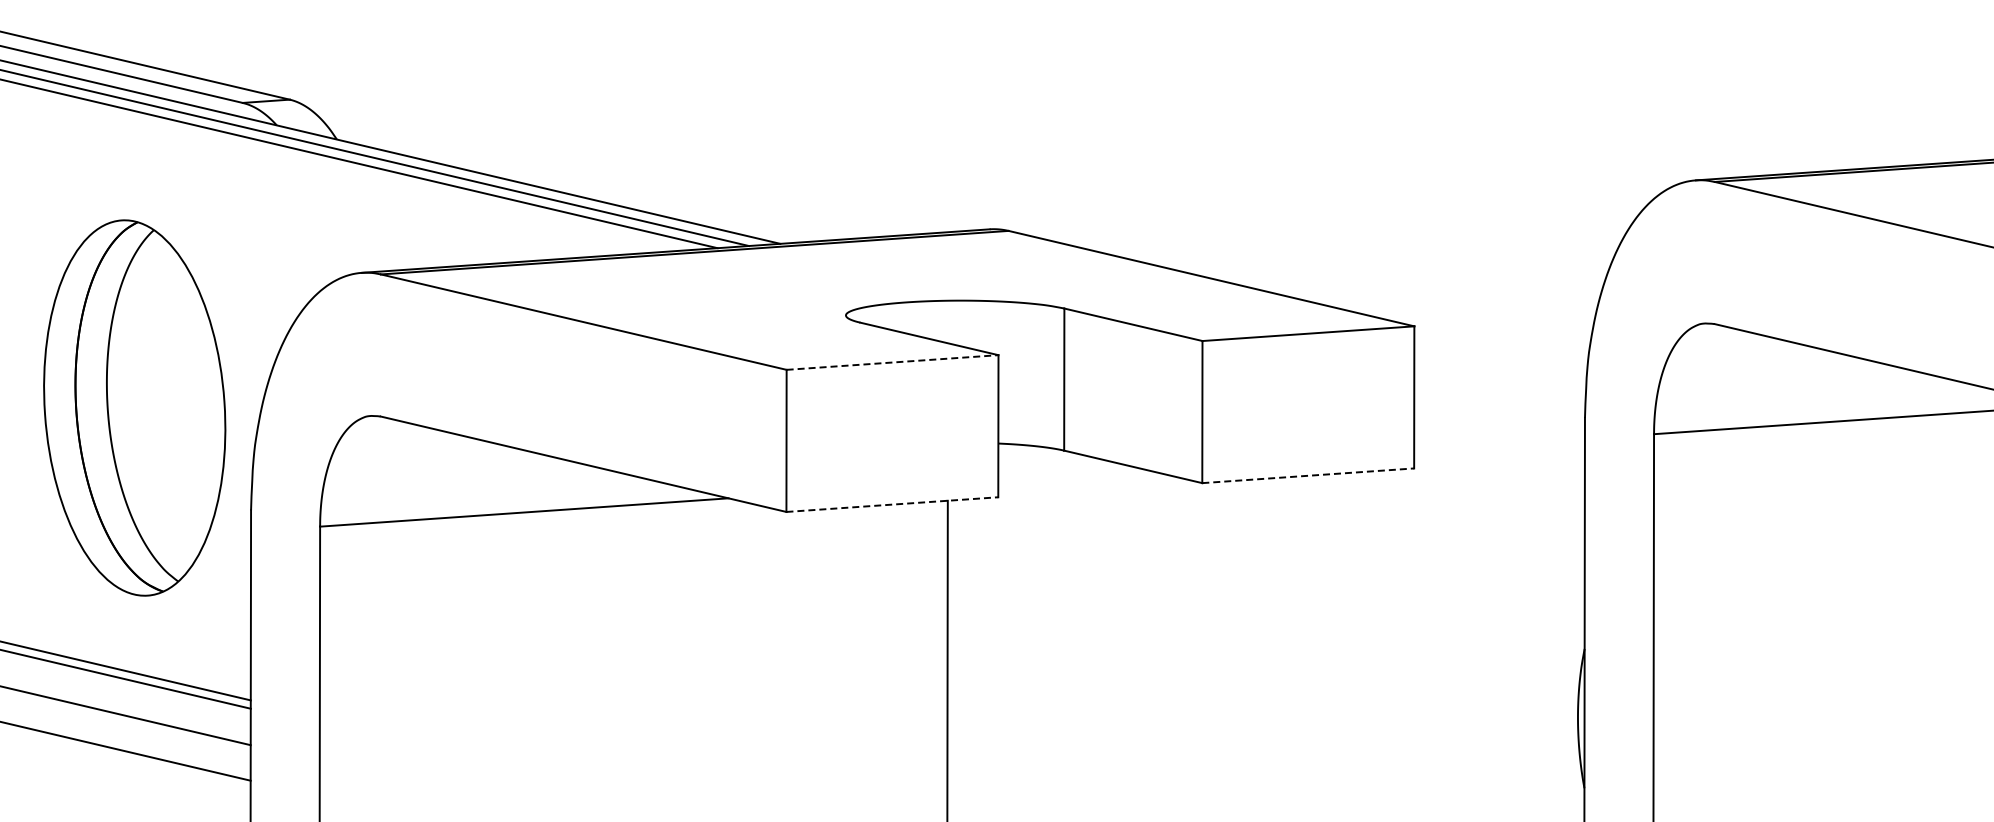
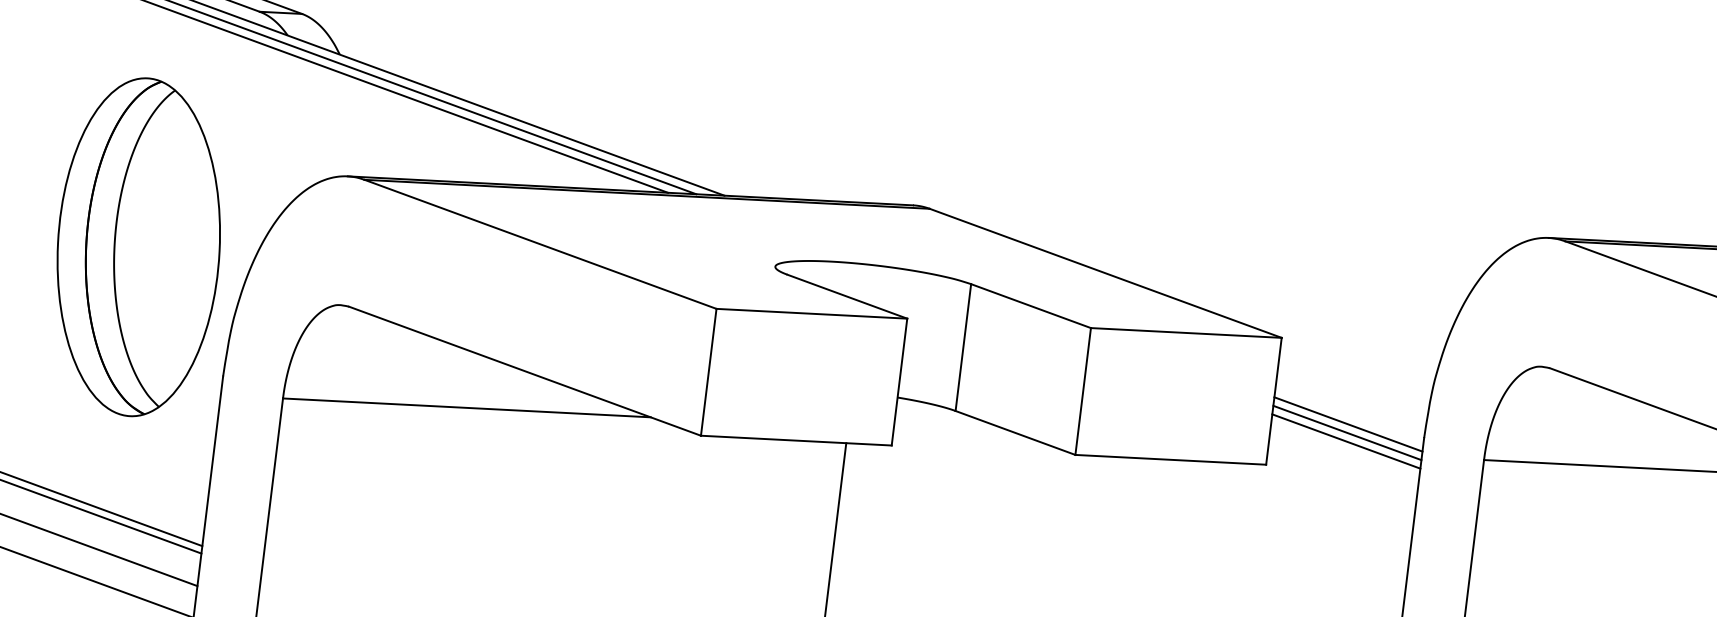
line: (893, 362) -> (812, 313), dashed -> solid
part: (134, 407) -> (138, 246), moved
line: (1499, 412) -> (1348, 423), added
line: (1499, 422) -> (1347, 432), added
line: (1499, 432) -> (1346, 441), added
line: (1308, 475) -> (1171, 459), dashed -> solid
line: (892, 504) -> (796, 440), dashed -> solid

